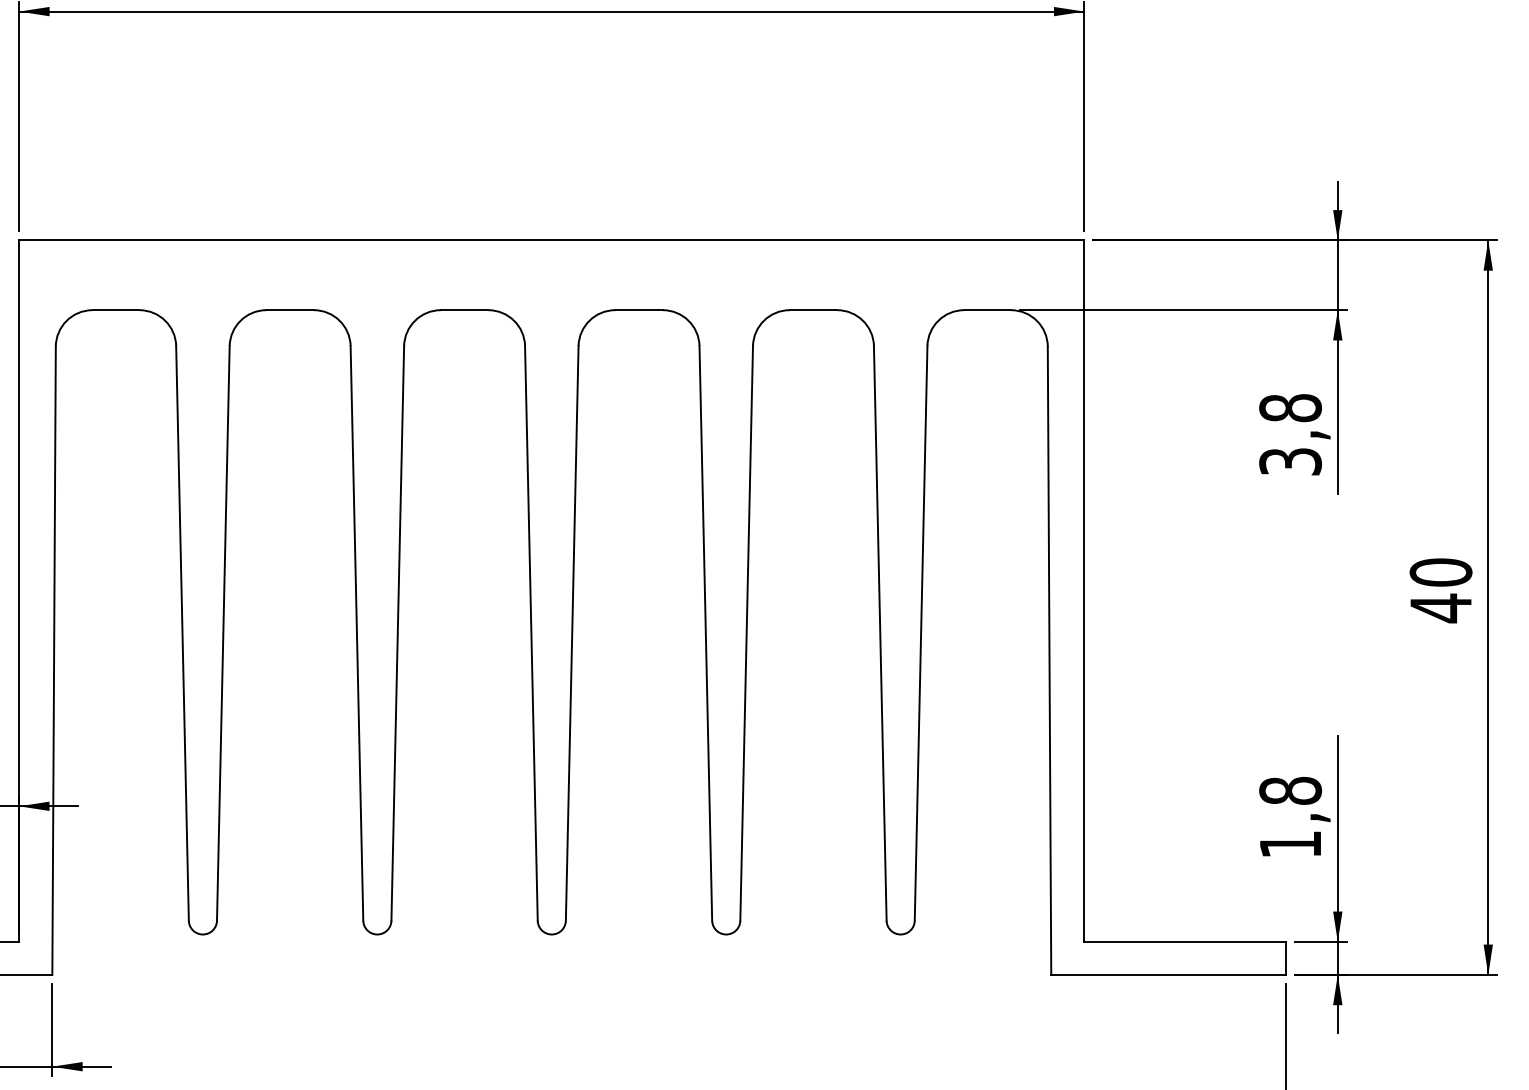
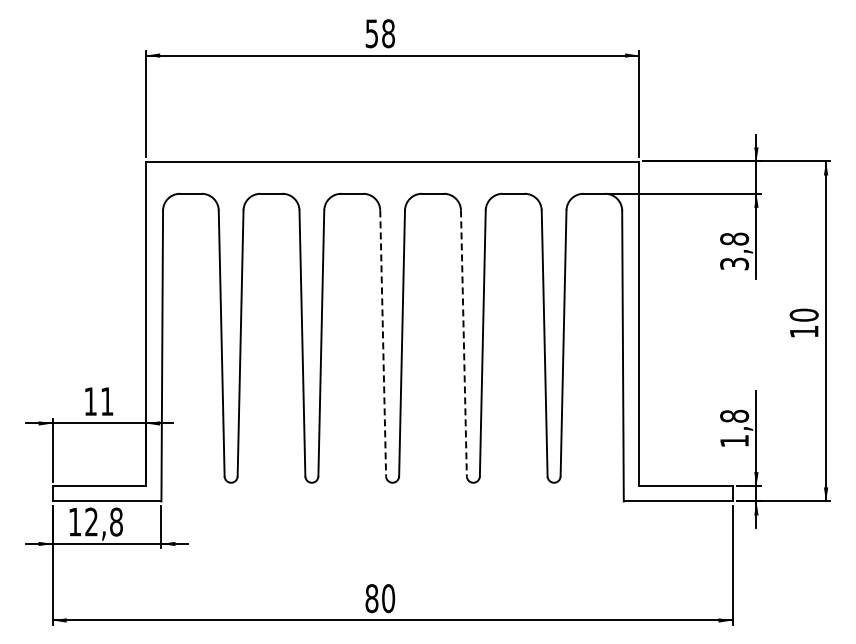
text: (1441, 607) -> (804, 331), 40 -> 10
line: (532, 633) -> (383, 343), solid -> dashed
line: (704, 633) -> (463, 343), solid -> dashed

